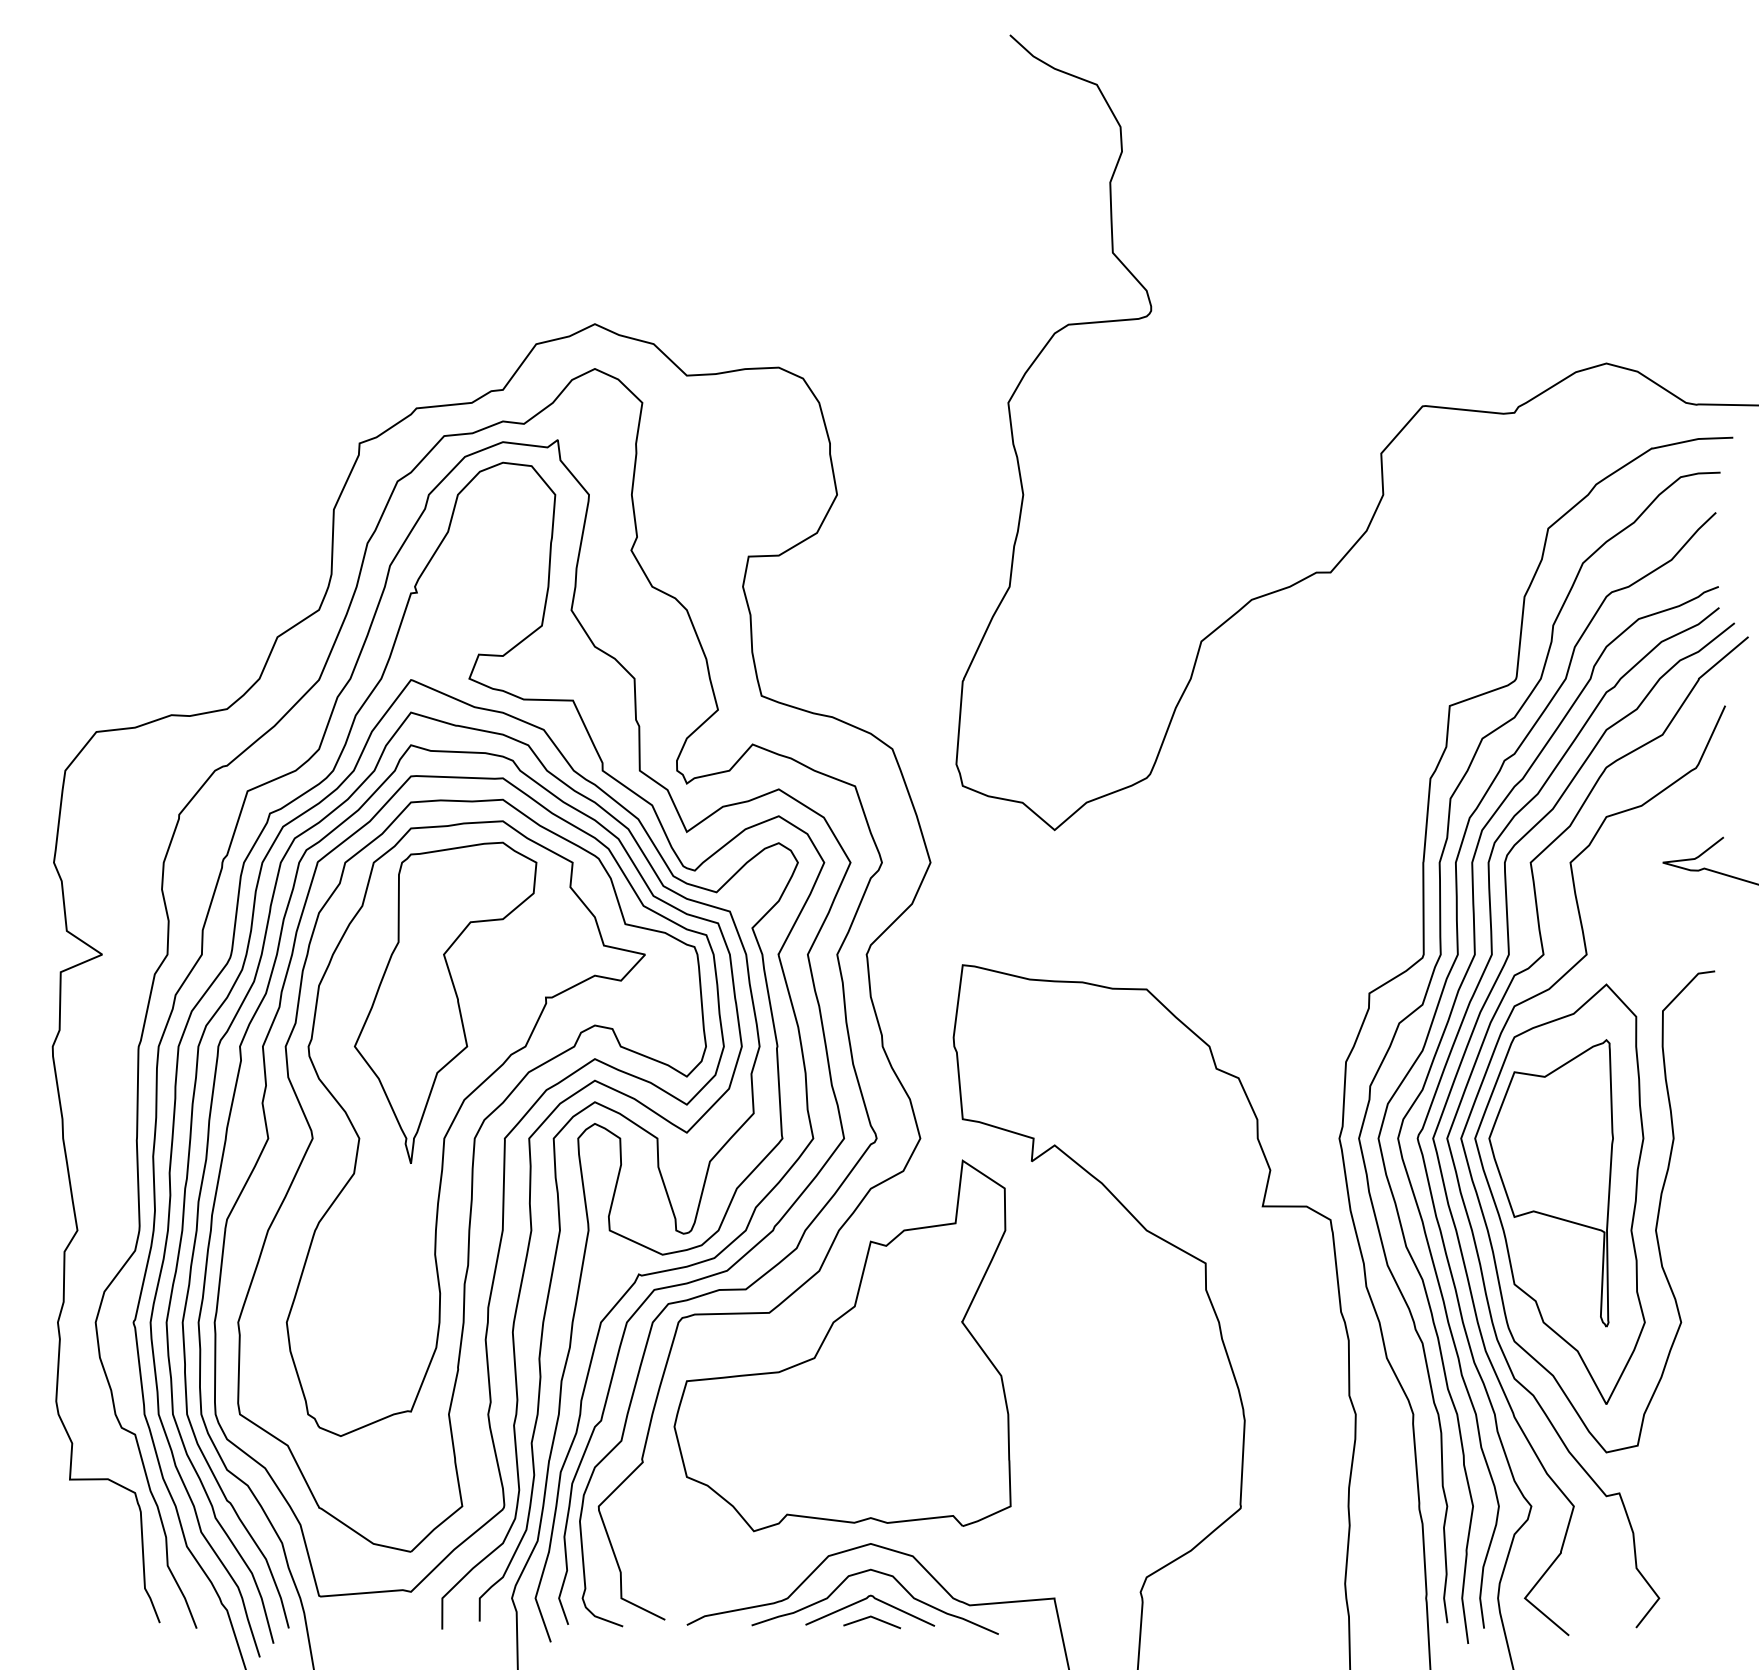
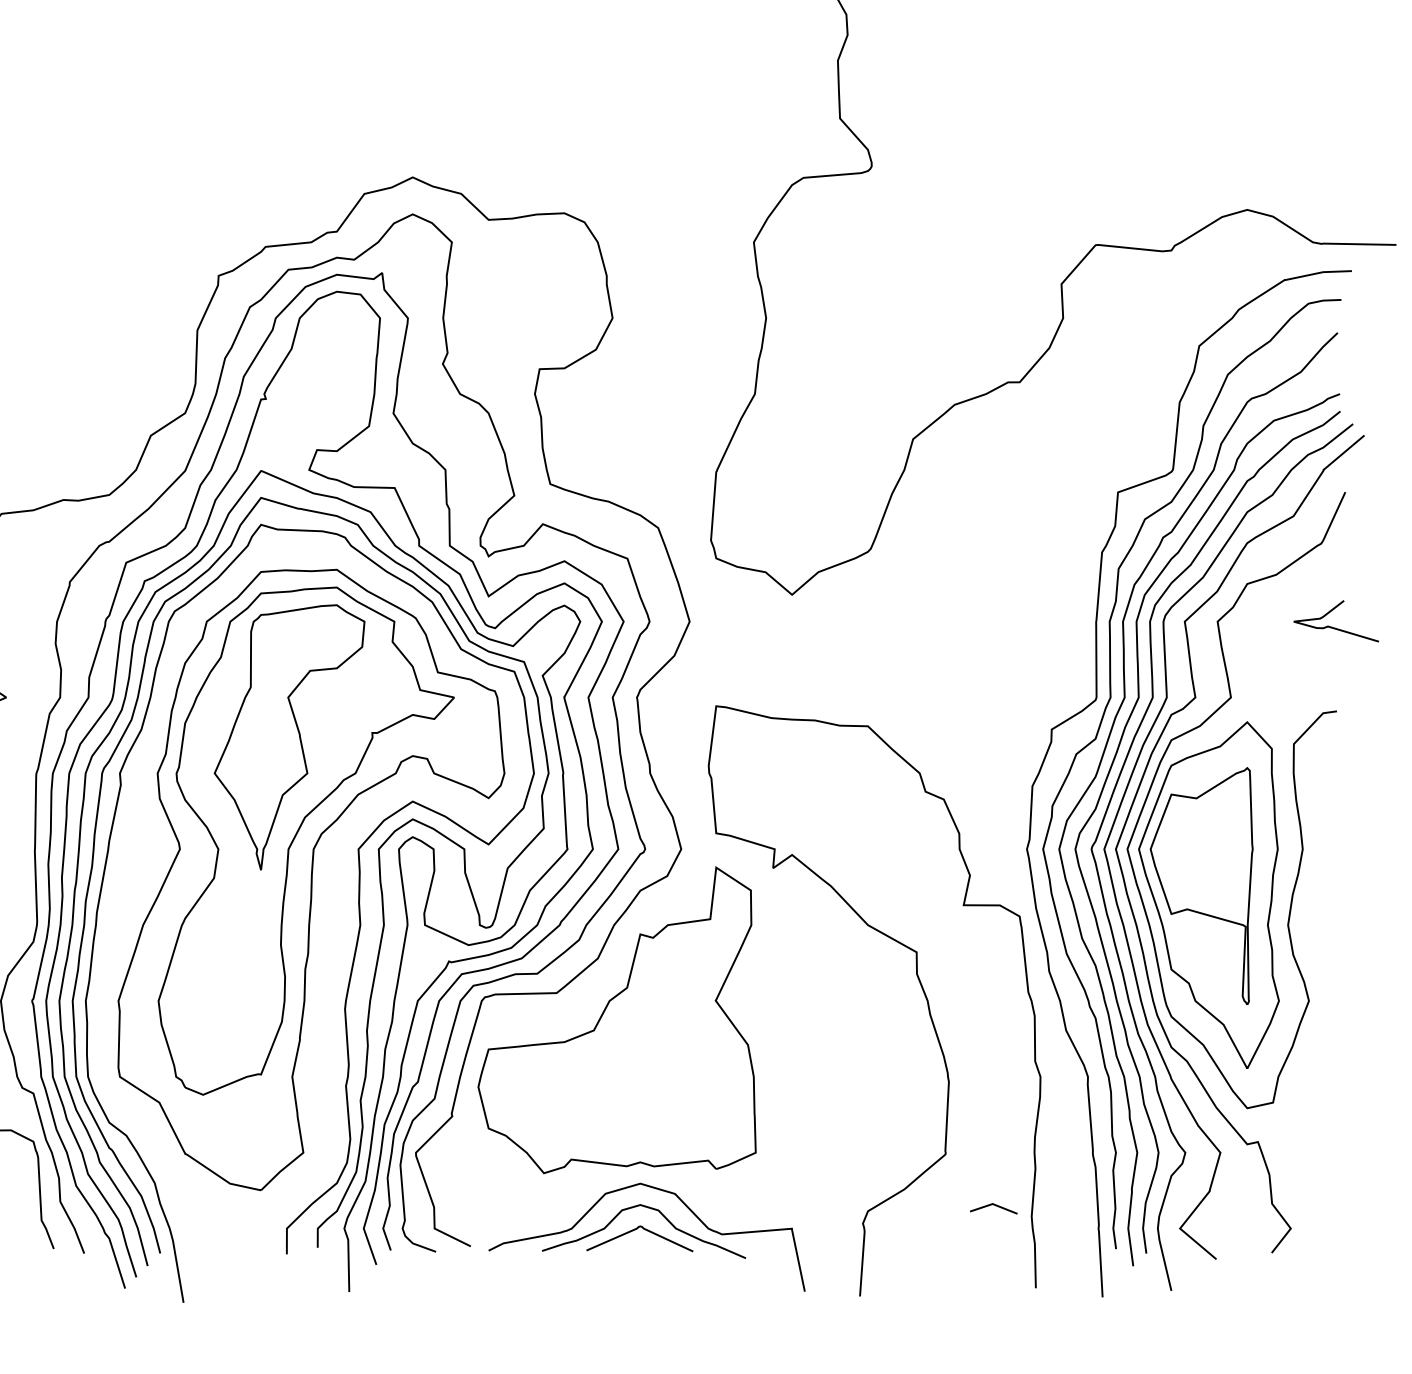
part: (468, 1186) -> (308, 888), removed
line: (872, 1618) -> (994, 1205), moved

